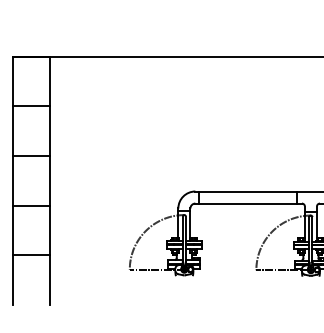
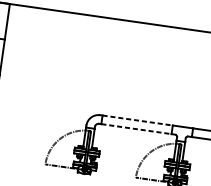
line: (248, 191) -> (138, 120), solid -> dashed
line: (248, 203) -> (137, 129), solid -> dashed

